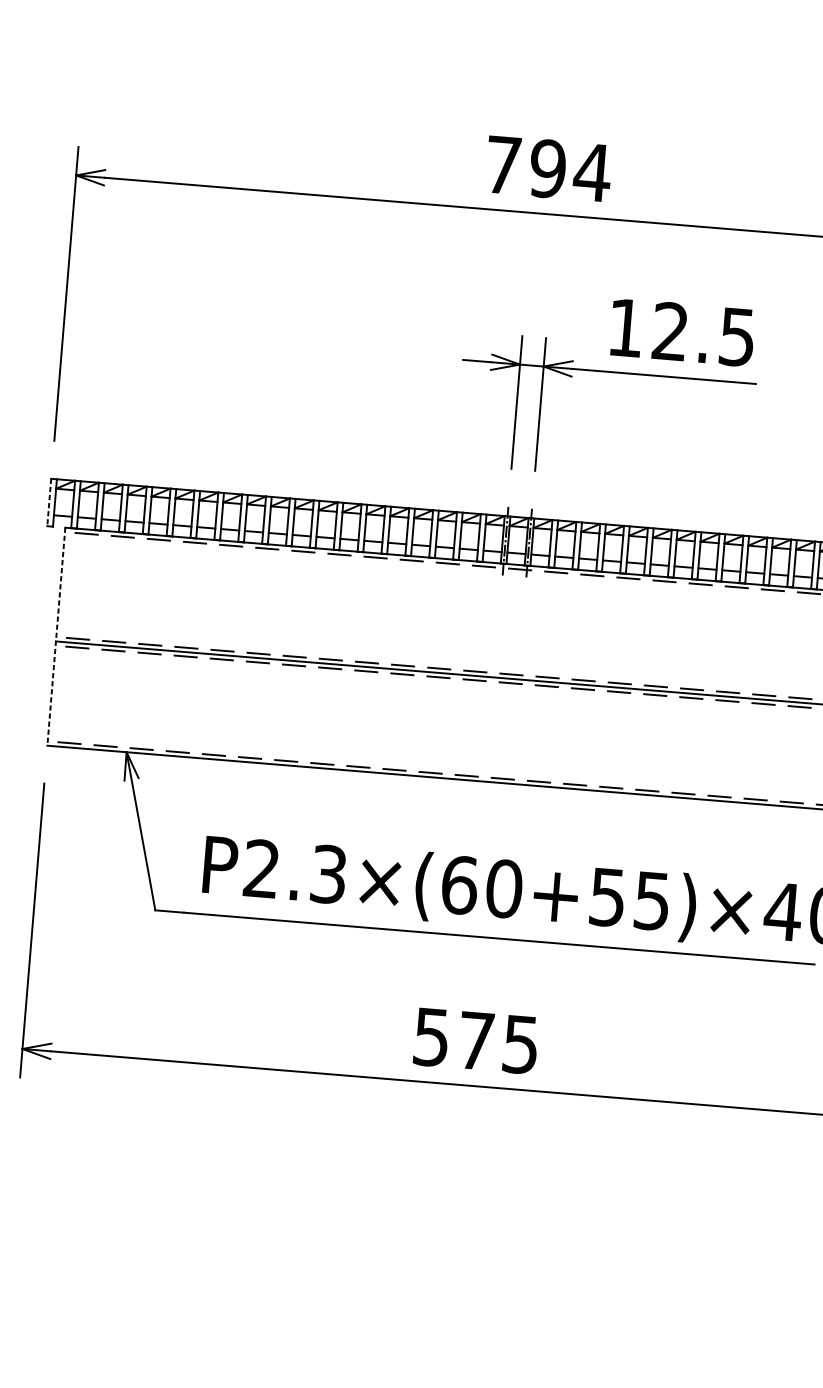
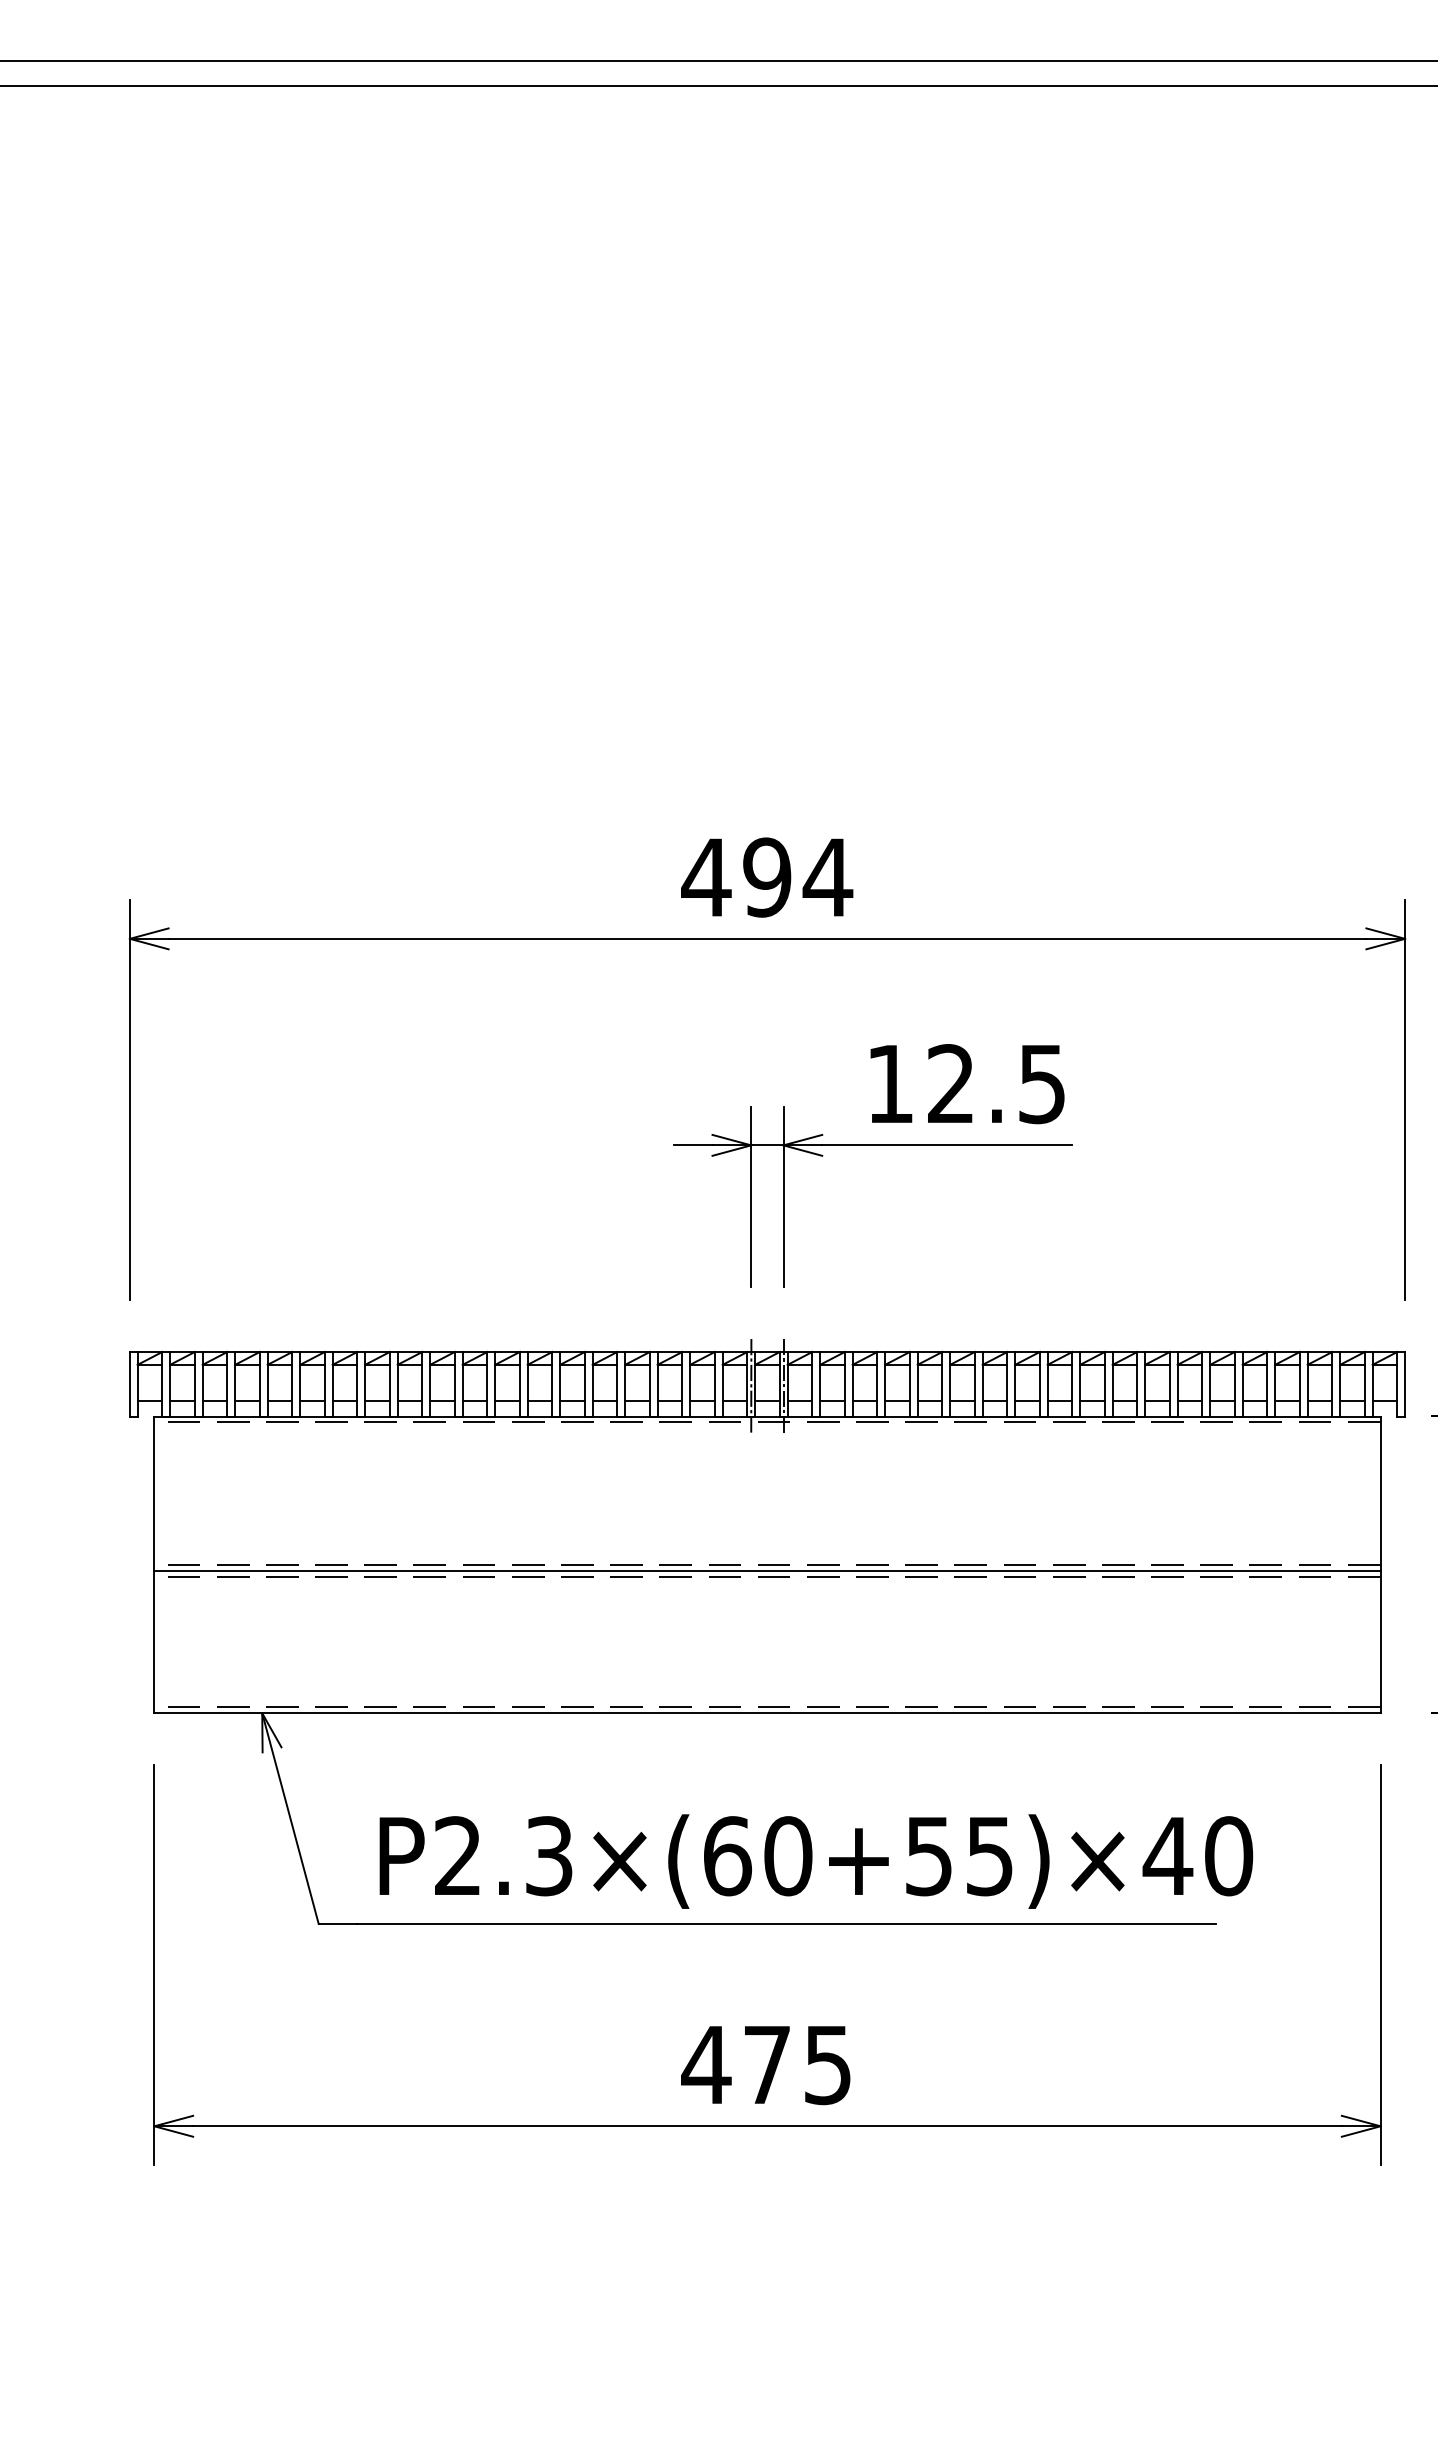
text: (503, 165) -> (706, 877), 794 -> 494
line: (48, 502) -> (129, 1384), dashed -> solid
line: (56, 637) -> (154, 1565), dashed -> solid
text: (431, 1037) -> (706, 2065), 575 -> 475

